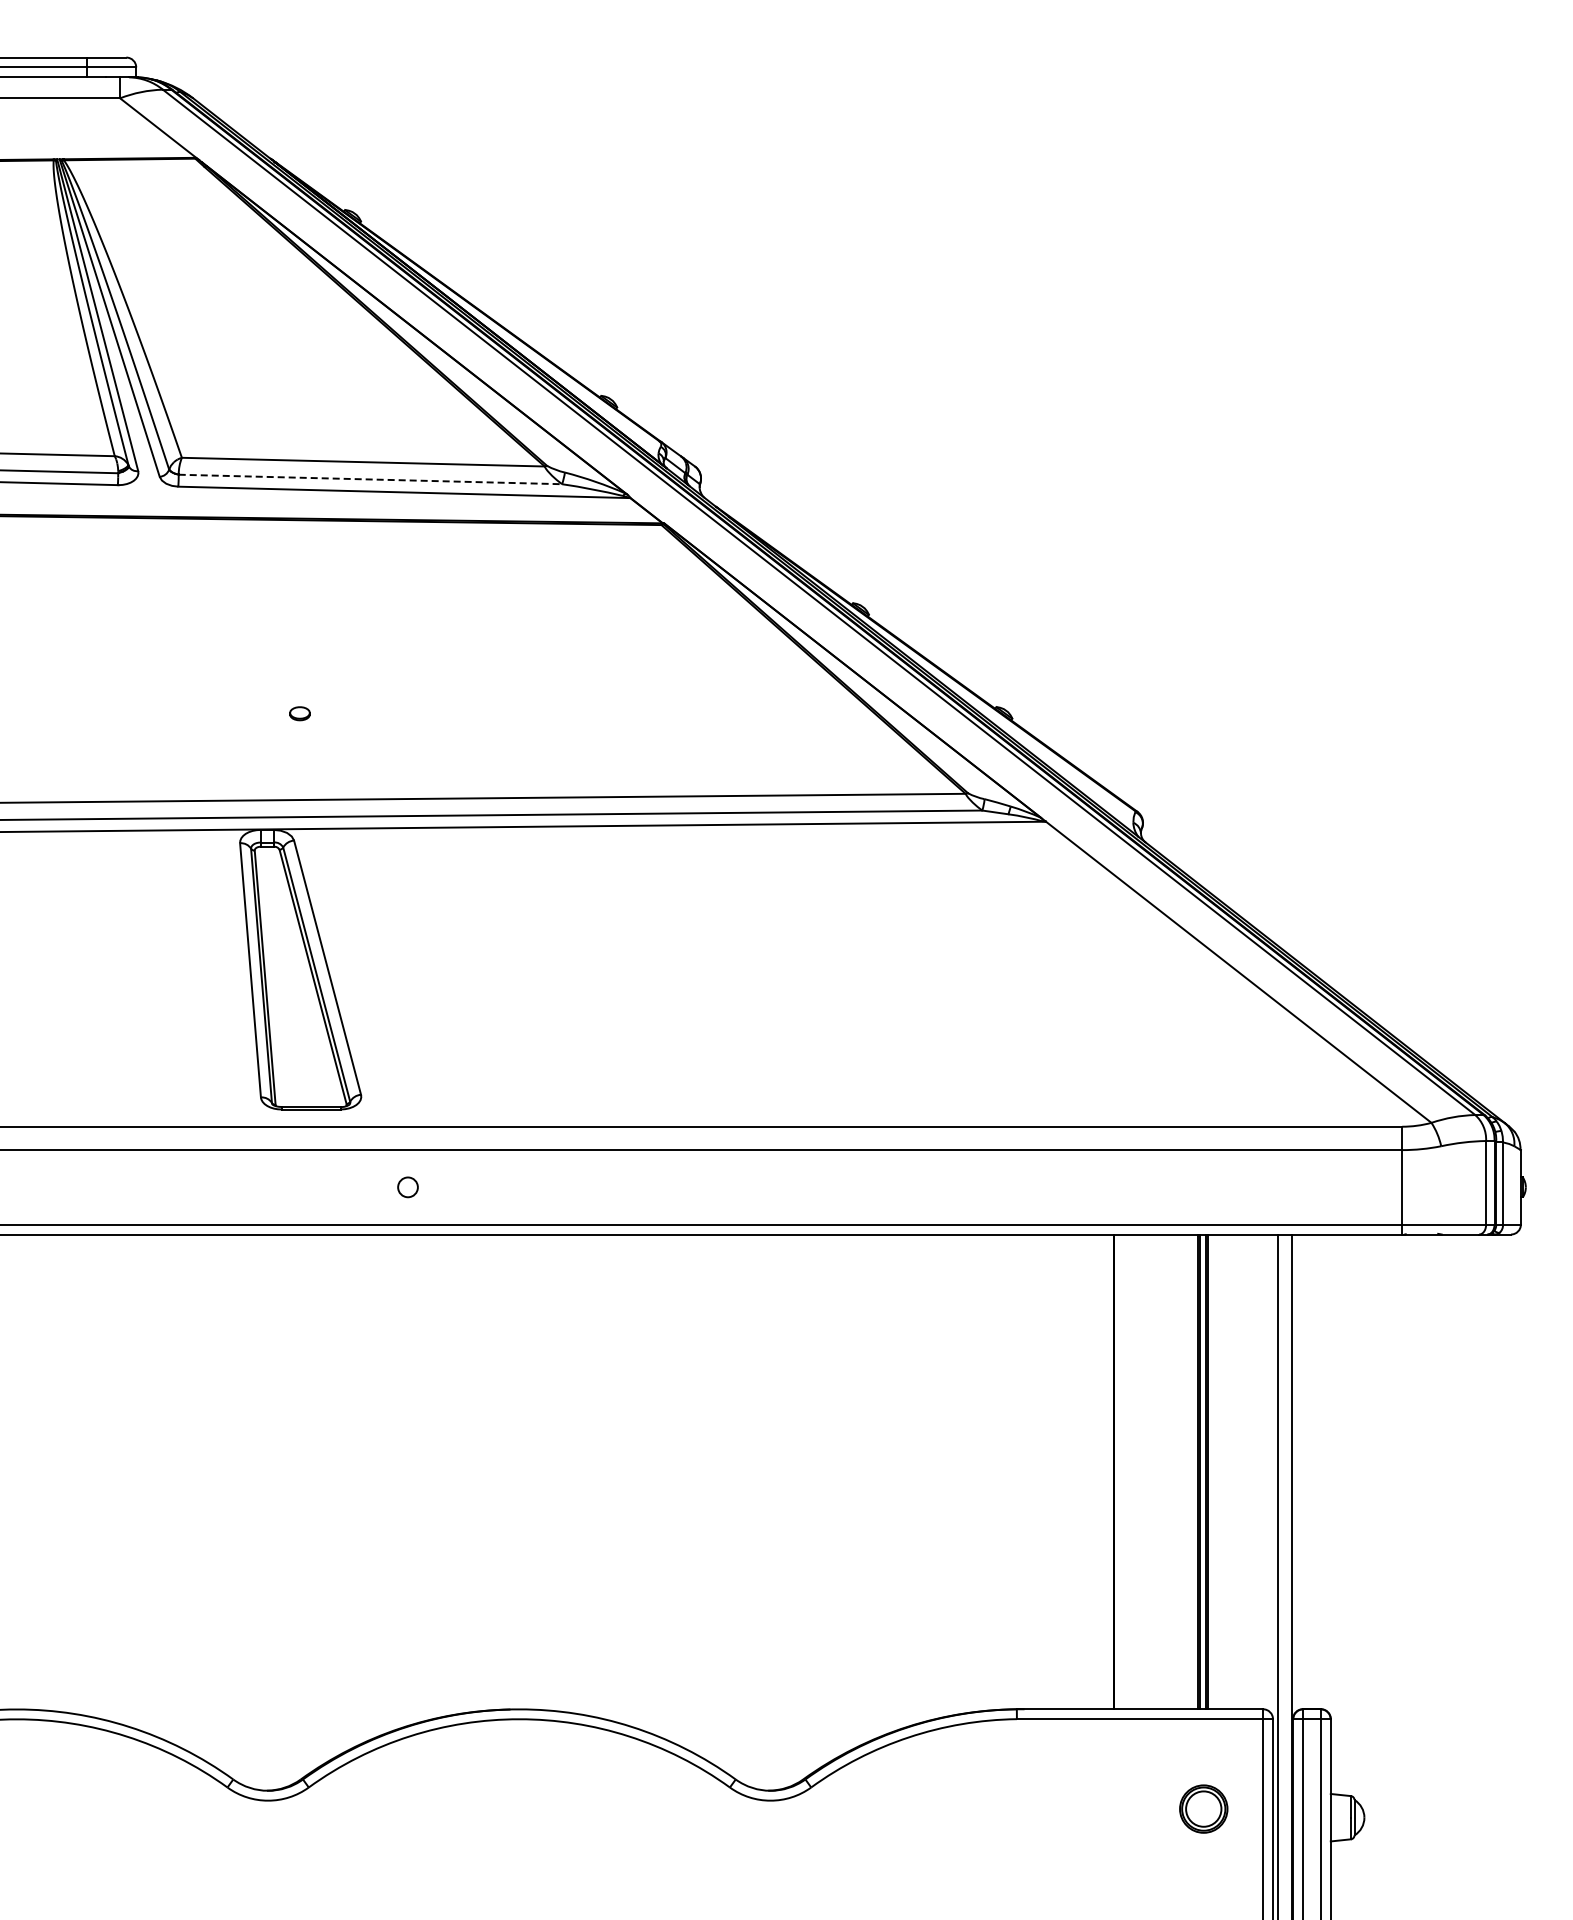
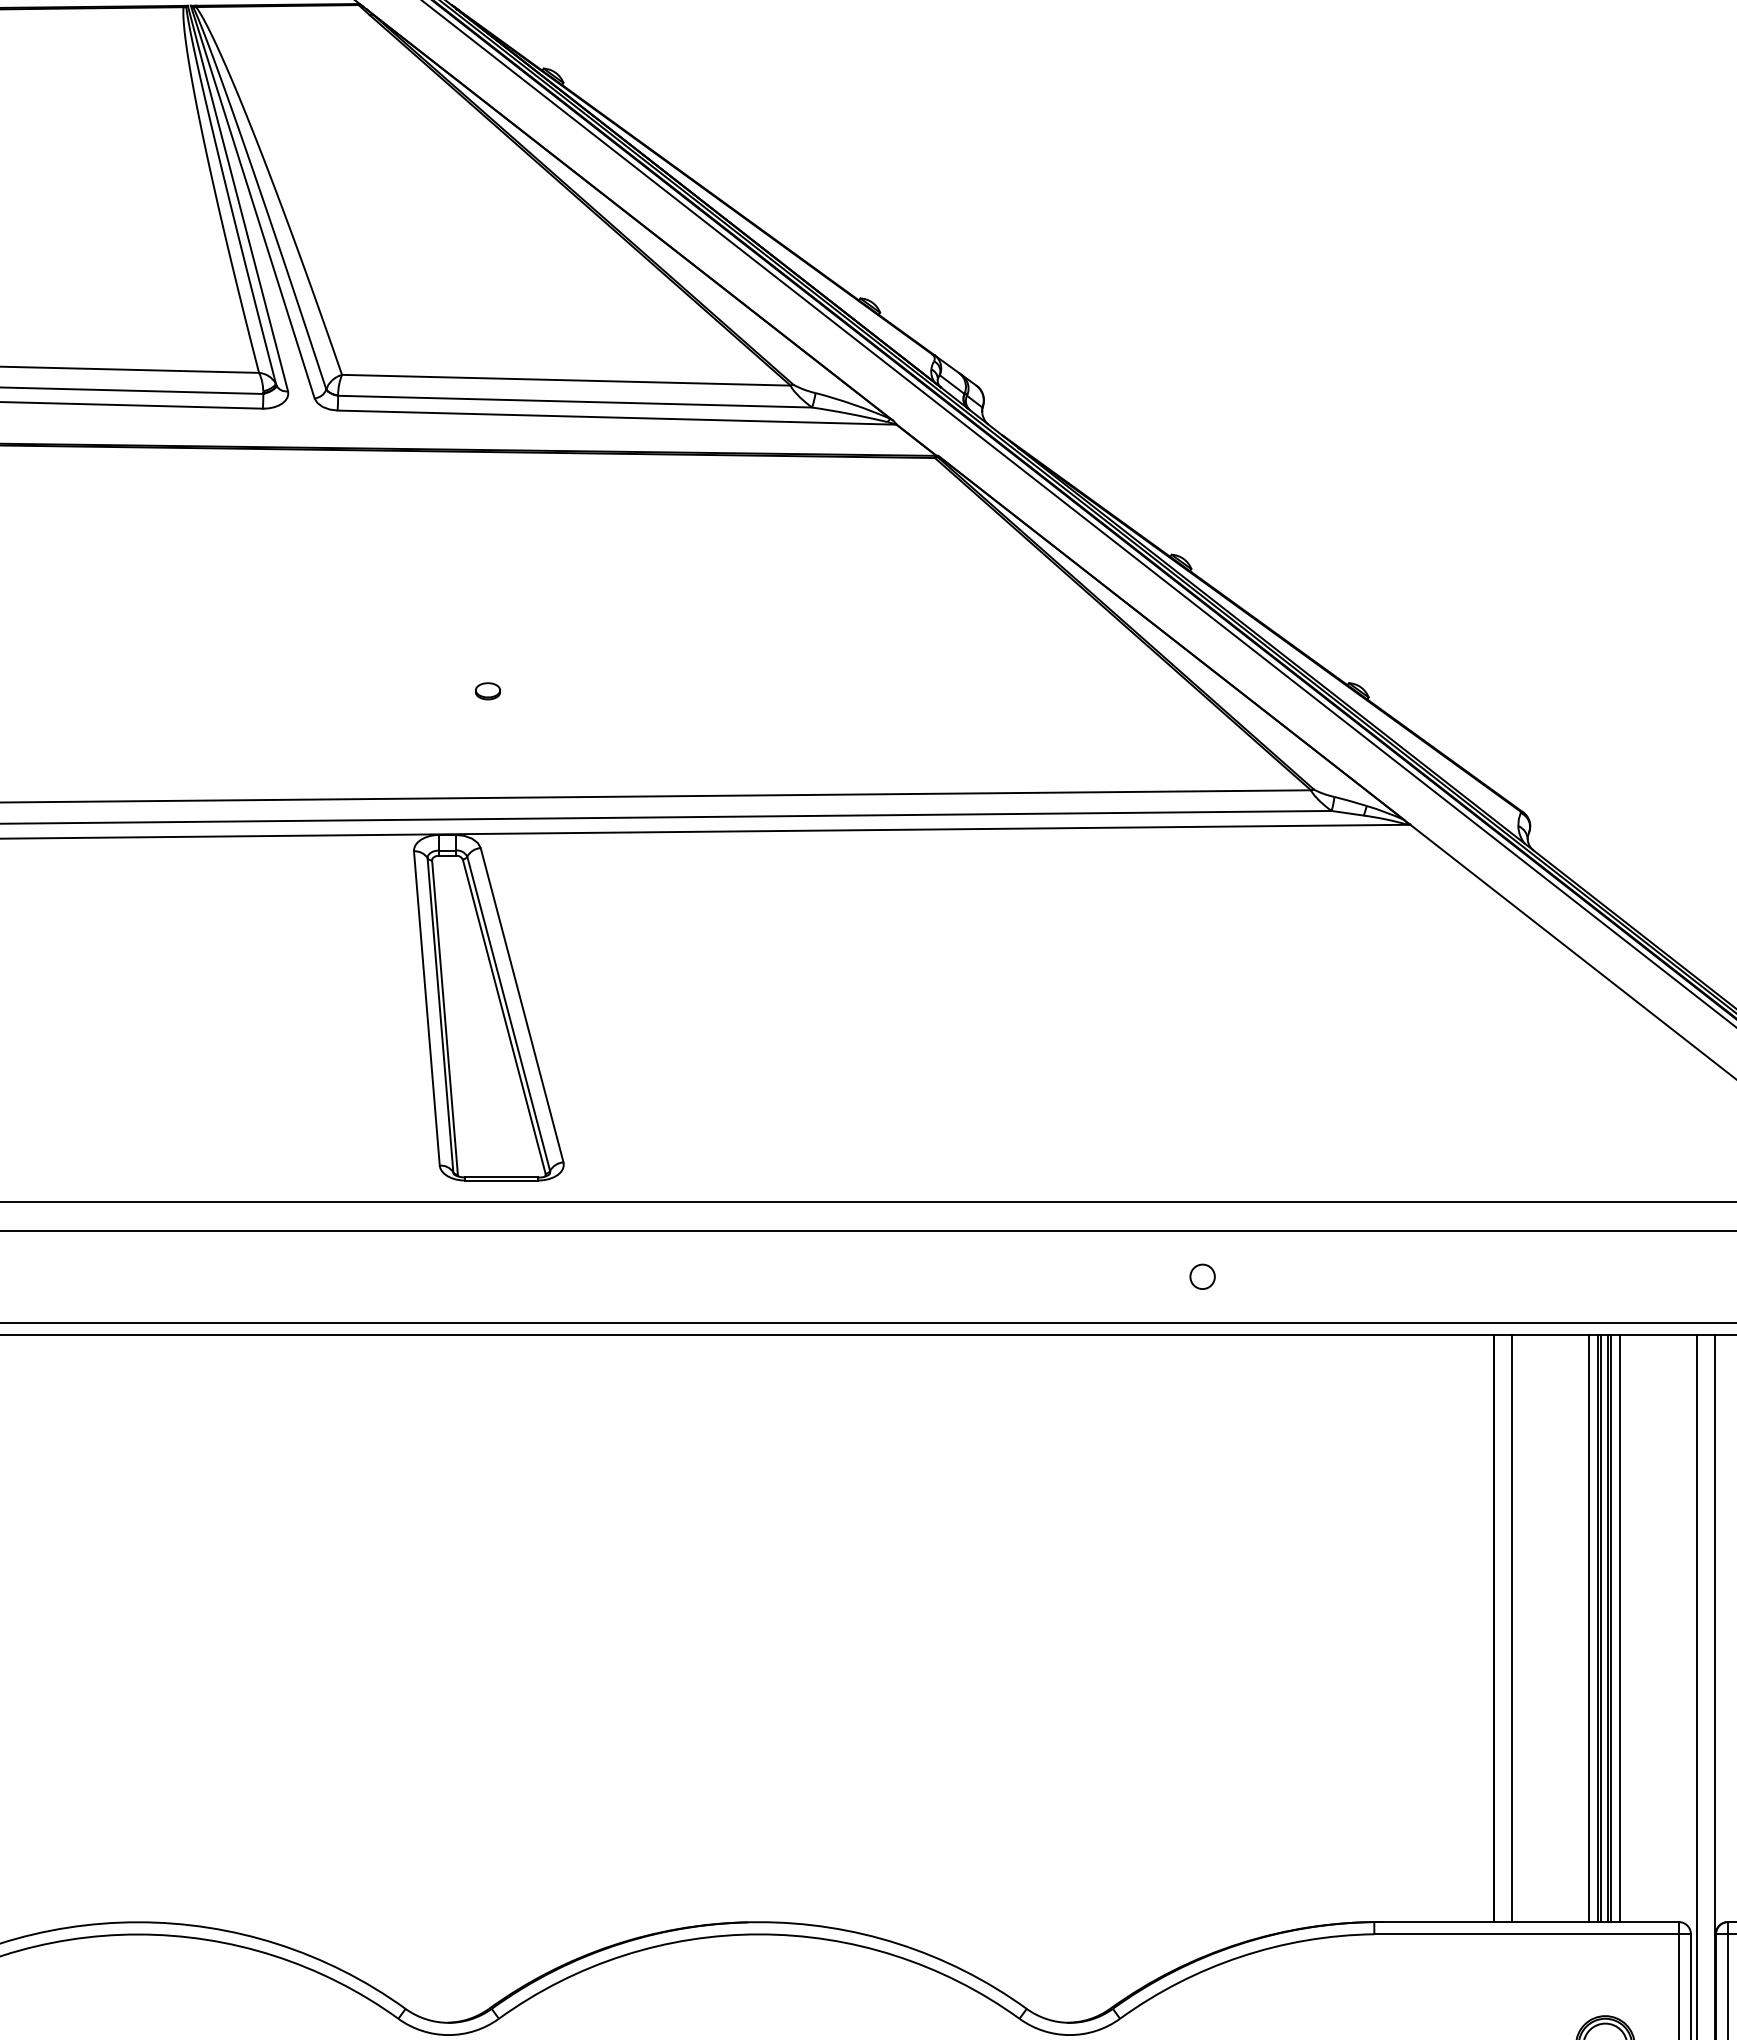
line: (370, 479) -> (575, 401), dashed -> solid
circle: (407, 1187) -> (1202, 1276), moved
line: (1127, 1471) -> (1511, 1628), added
line: (1190, 1471) -> (1588, 1628), added
line: (1215, 1471) -> (1619, 1628), added

